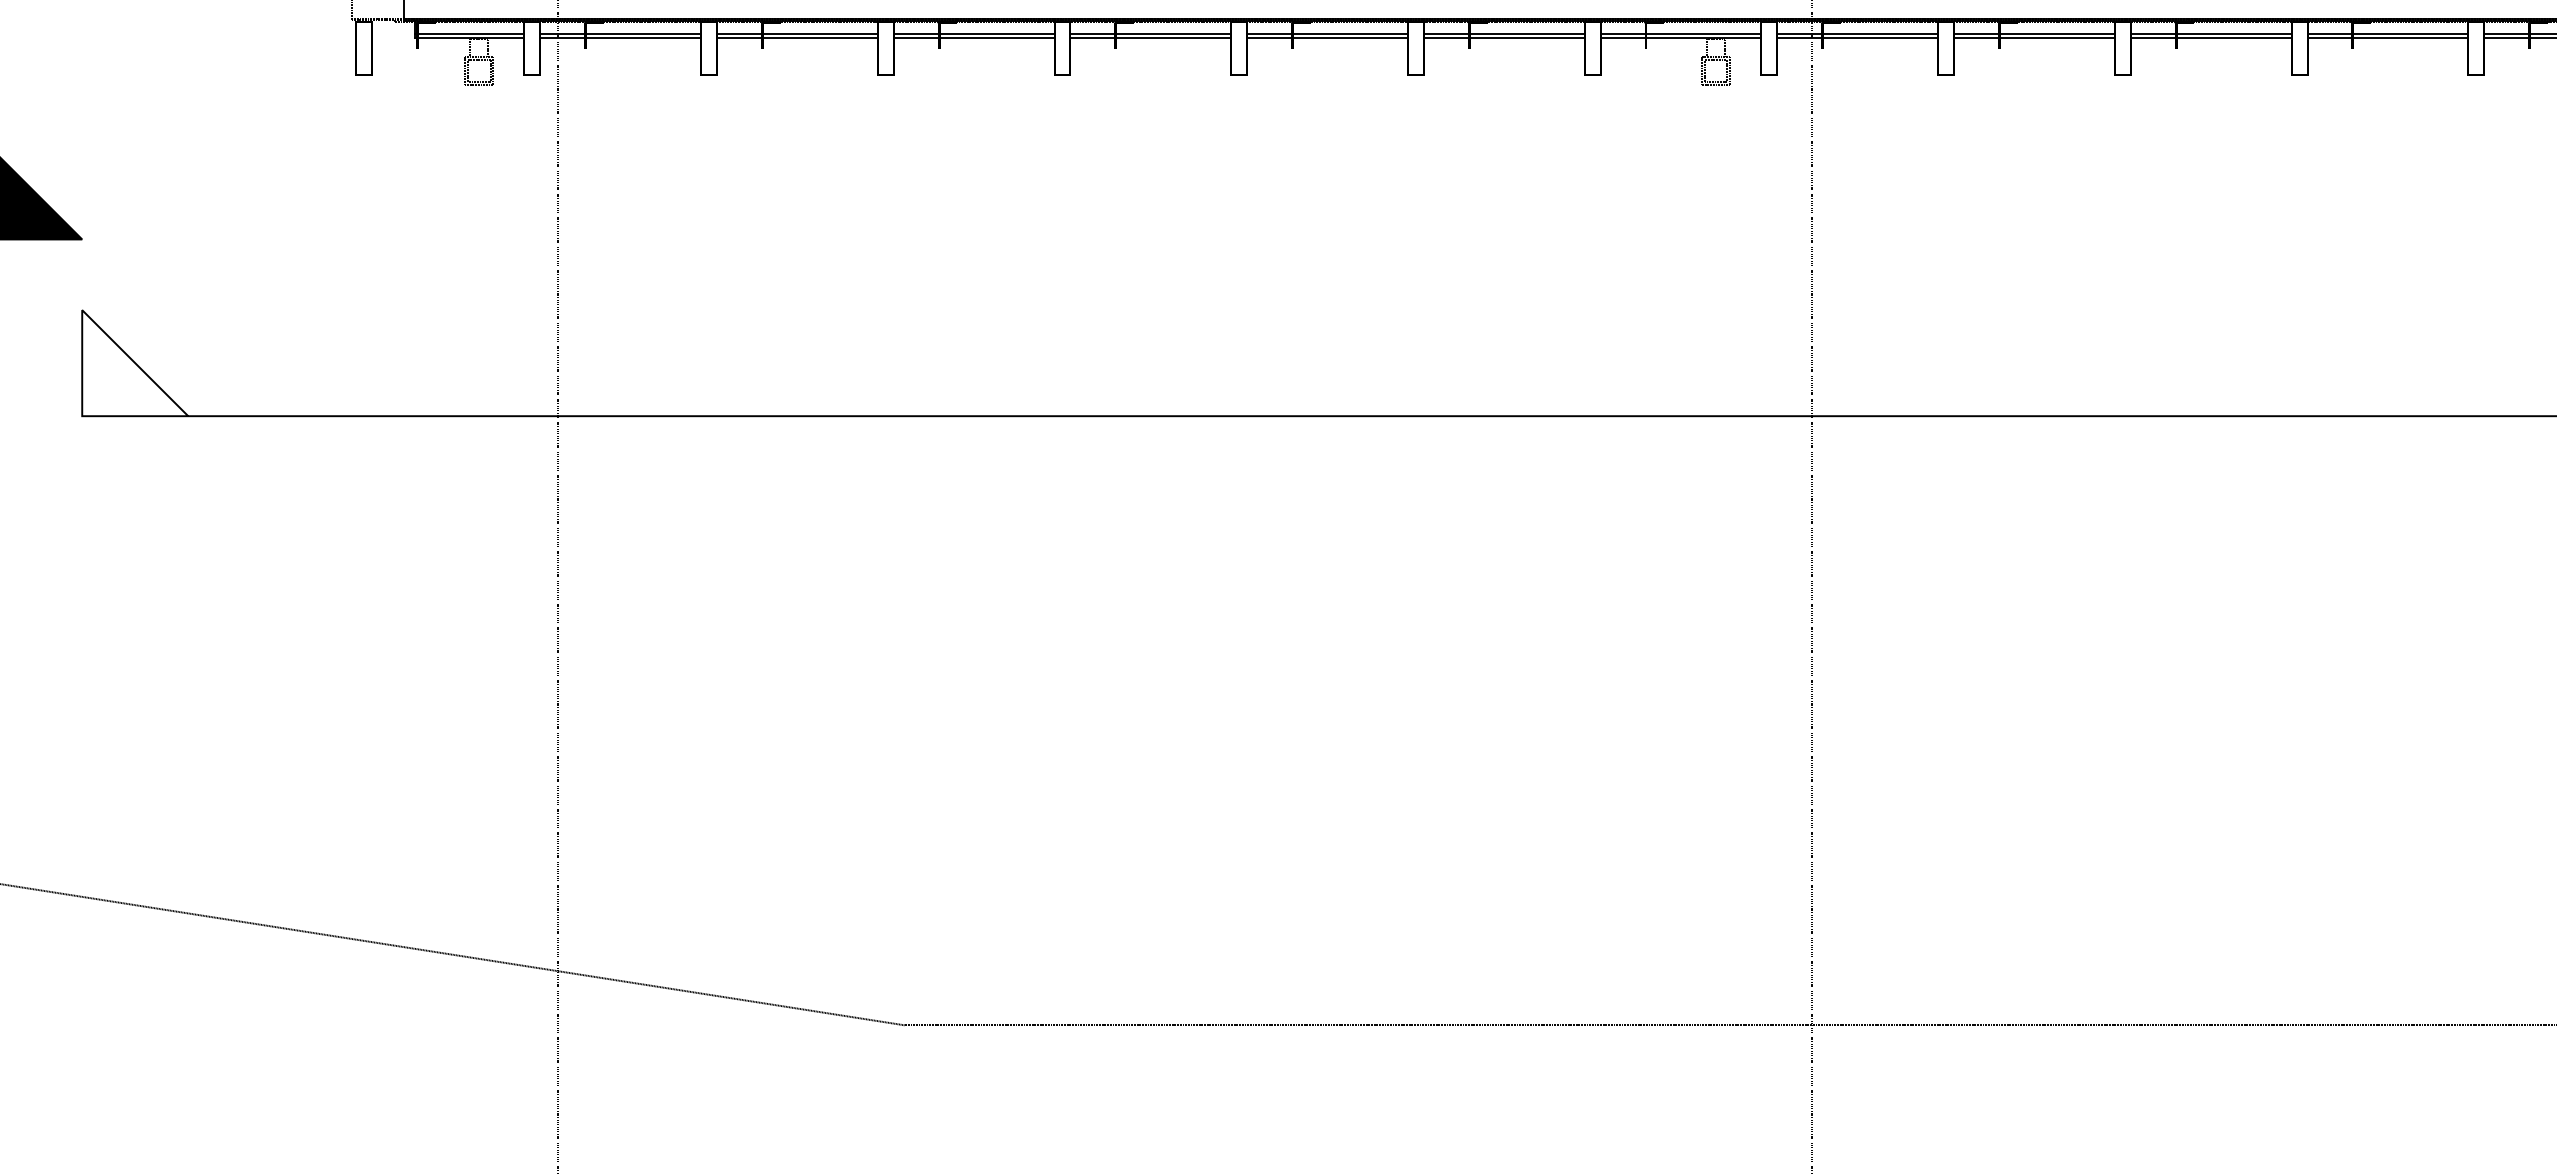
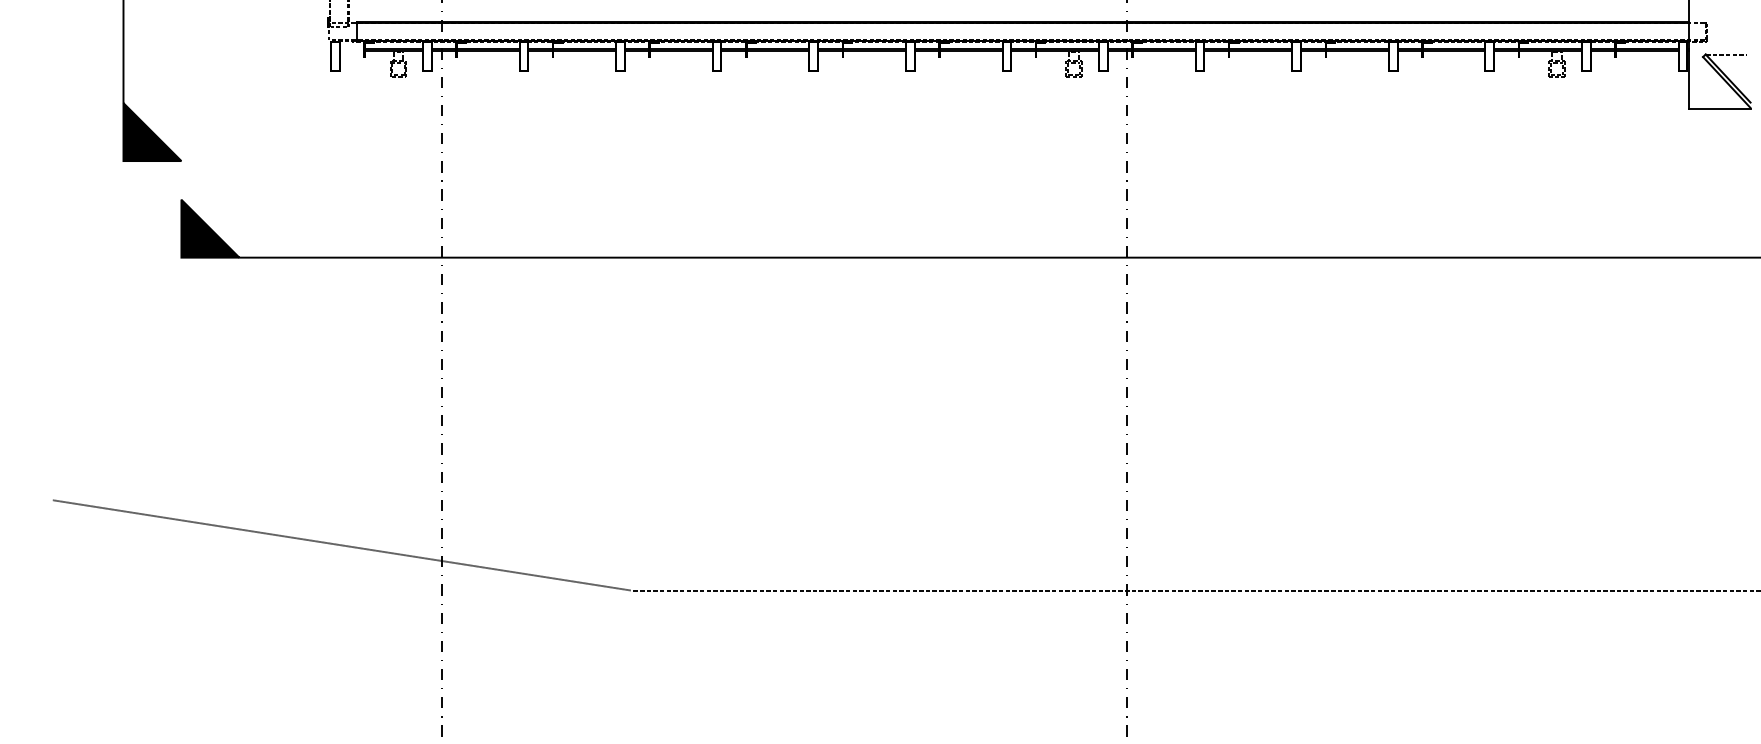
fill: (135, 362) -> (210, 228), added

